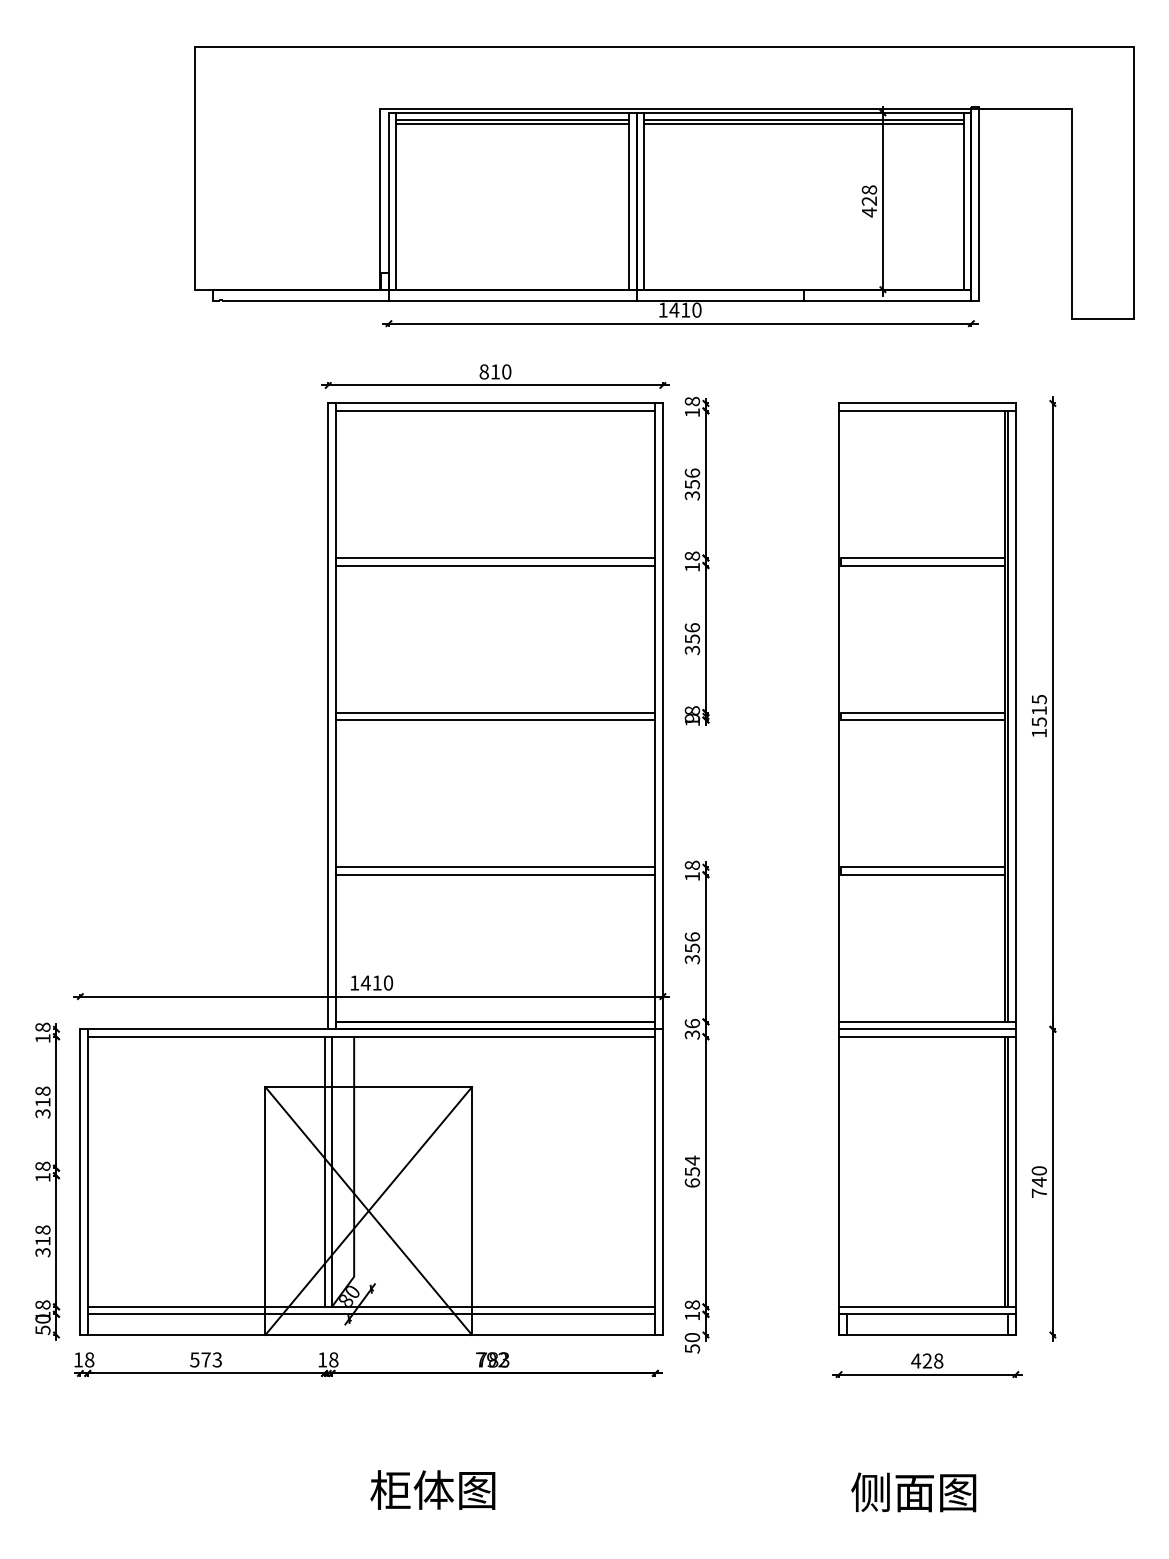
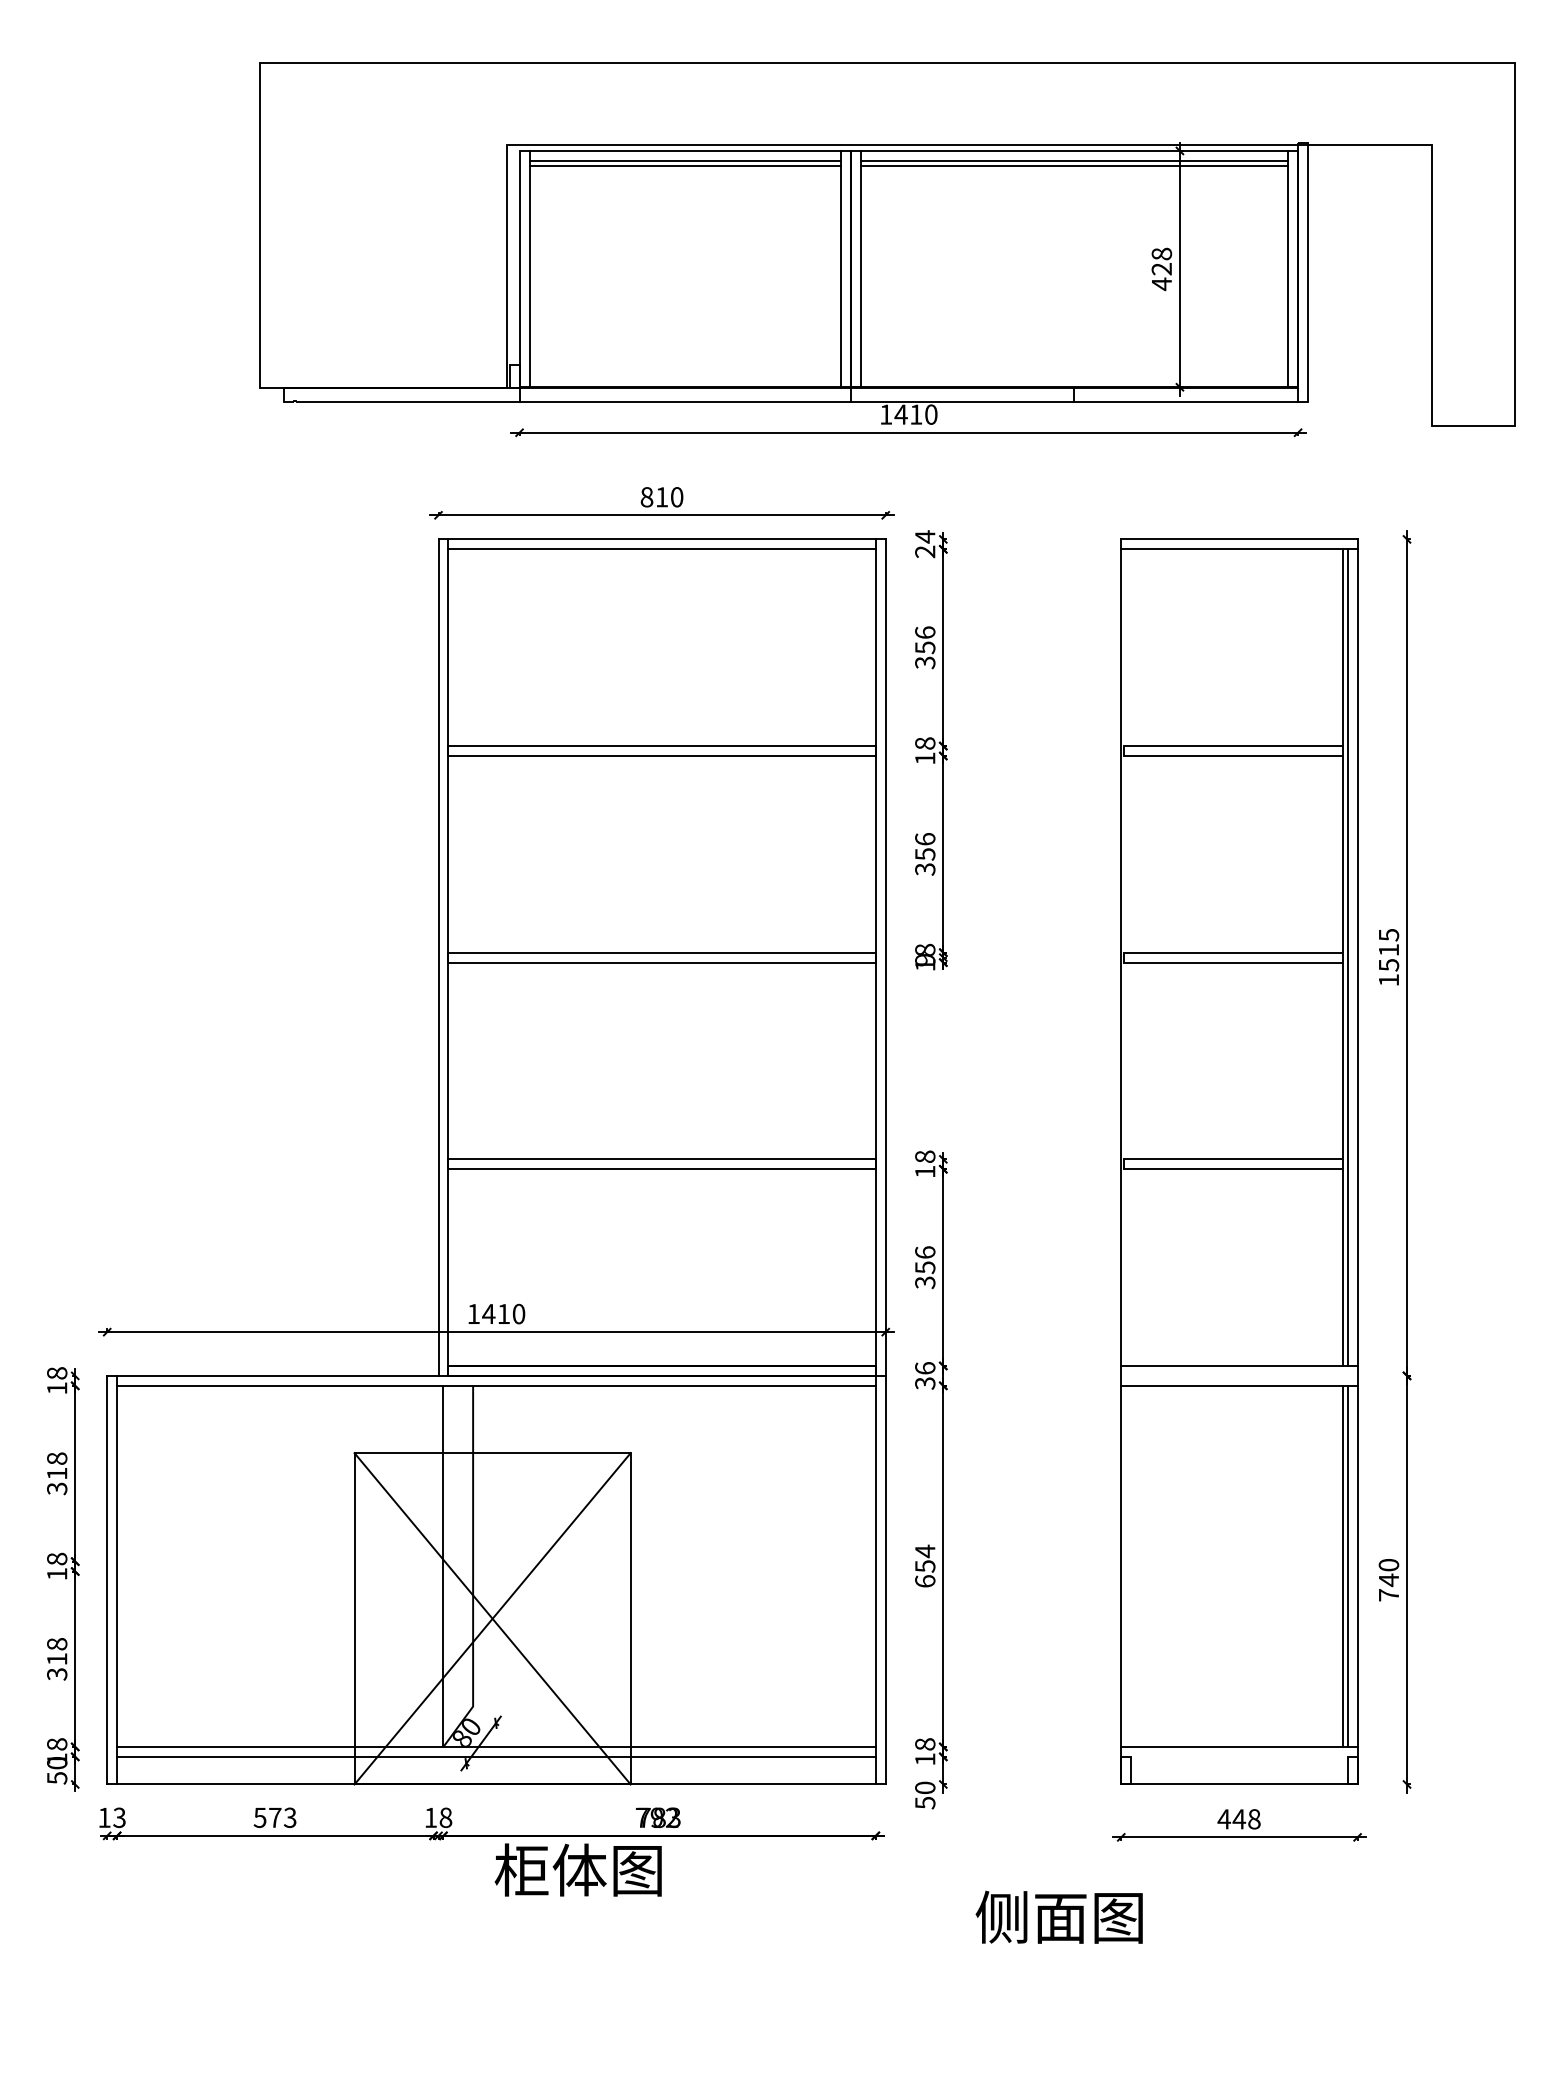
text: (692, 406) -> (925, 543), 18 -> 24
line: (927, 1029) -> (1239, 1376), removed
line: (324, 1171) -> (433, 1565), removed
line: (927, 1314) -> (1239, 1757), removed
text: (89, 1359) -> (119, 1817), 18 -> 13
text: (927, 1360) -> (1239, 1818), 428 -> 448
text: (432, 1489) -> (577, 1869), moved
text: (913, 1492) -> (1059, 1917), moved

